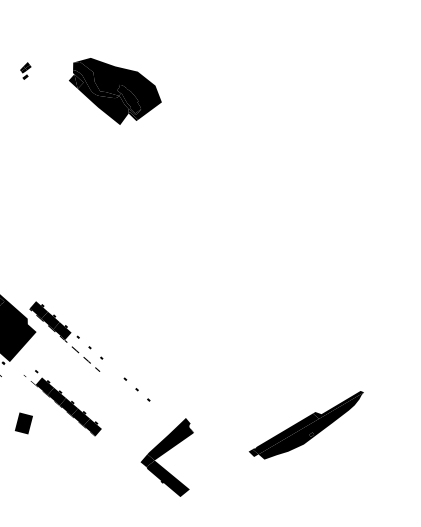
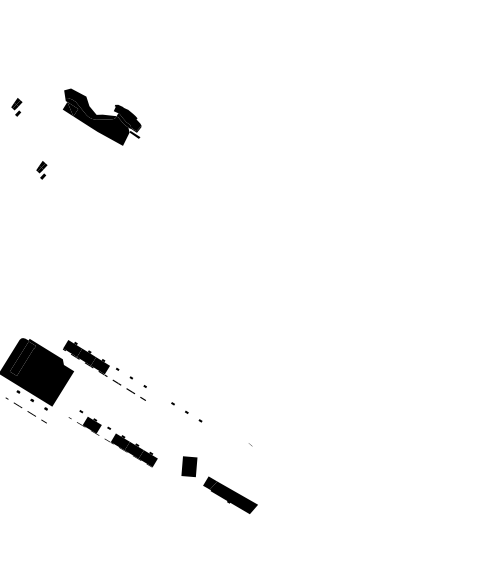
fill: (116, 88) -> (112, 109), removed
part: (38, 135) -> (41, 170), added
fill: (56, 396) -> (105, 433), removed
part: (24, 423) -> (189, 466), moved
part: (305, 423) -> (364, 417), removed
fill: (171, 438) -> (230, 456), removed

